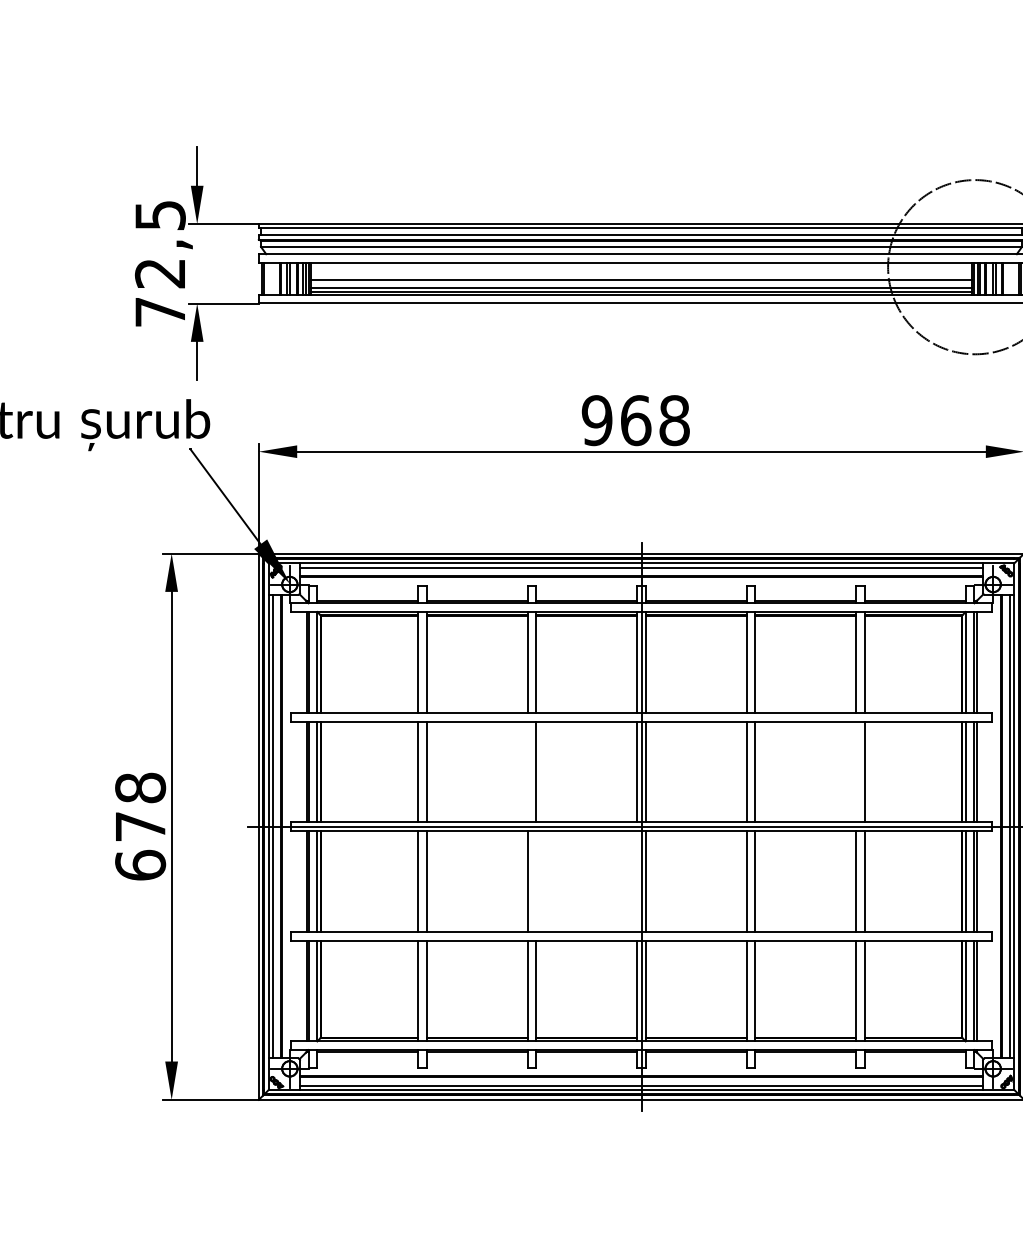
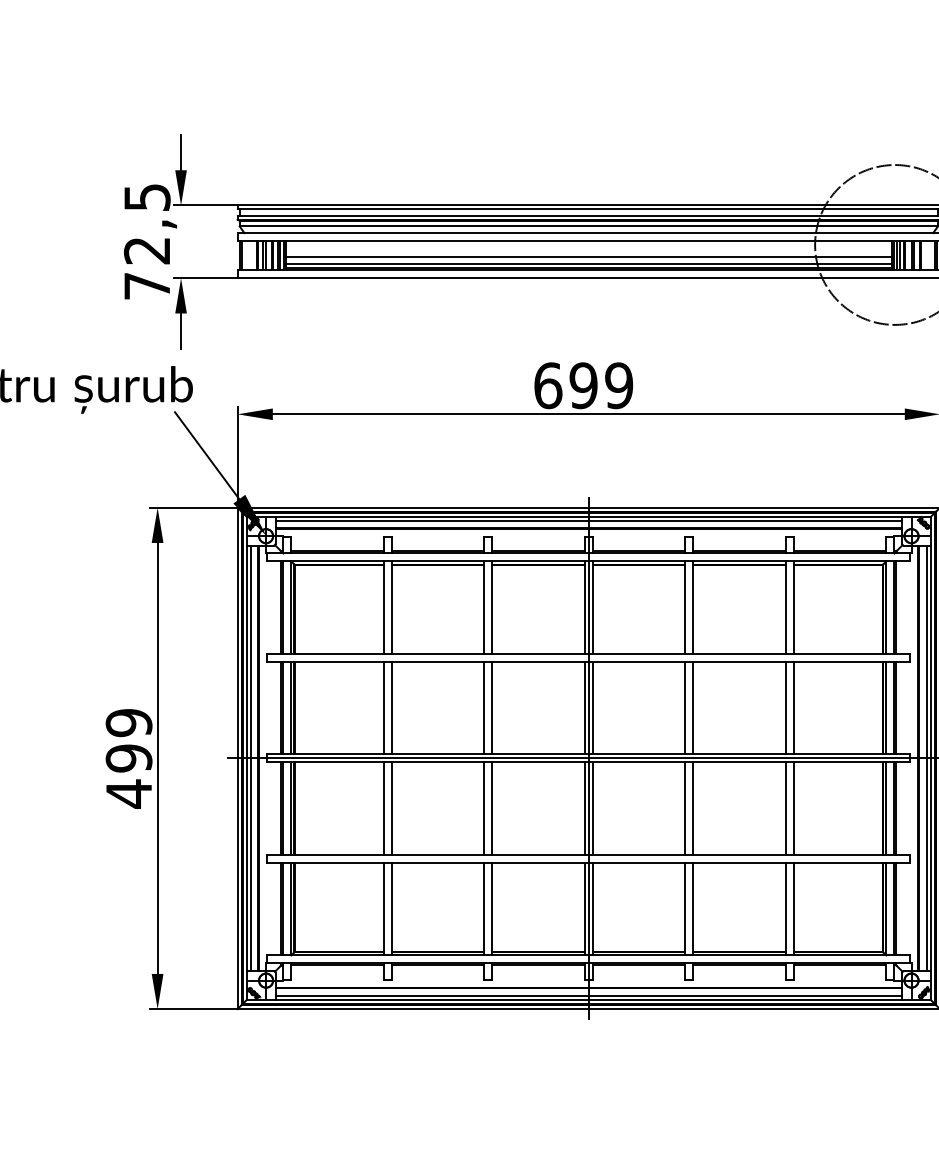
text: (635, 420) -> (583, 385), 968 -> 699
line: (527, 771) -> (484, 707), added
line: (856, 771) -> (786, 707), added
text: (140, 826) -> (129, 758), 678 -> 499
line: (536, 881) -> (492, 808), added
line: (637, 881) -> (585, 808), added

